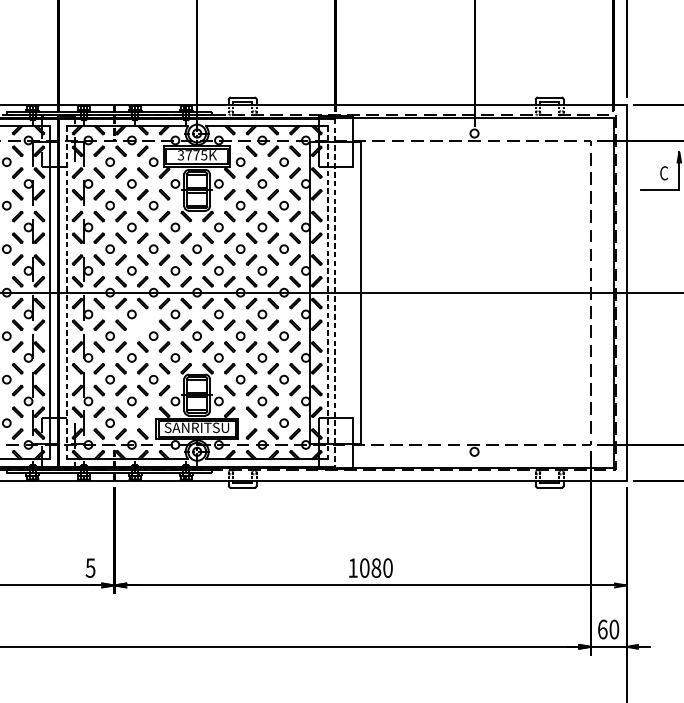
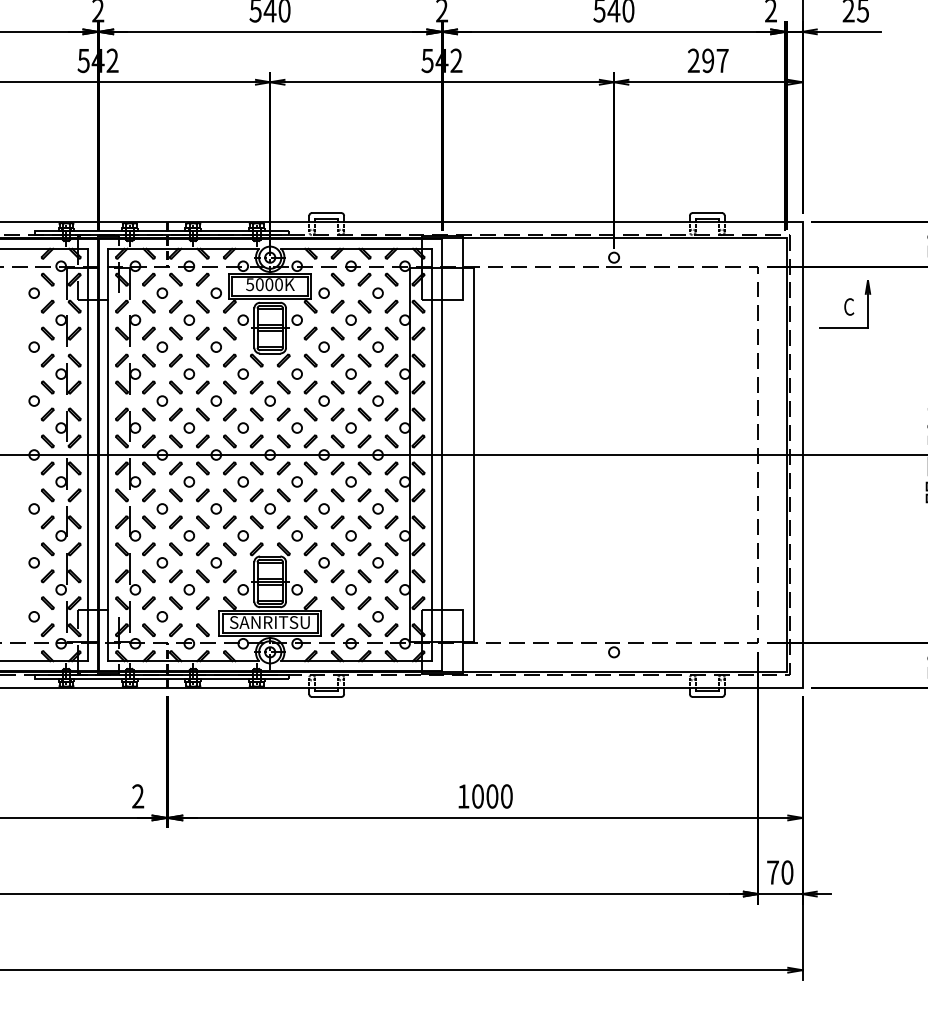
text: (192, 155) -> (264, 284), 3775K -> 5000K
line: (66, 293) -> (108, 455), dashed -> solid
line: (328, 293) -> (432, 455), dashed -> solid
line: (335, 293) -> (441, 455), dashed -> solid
part: (142, 325) -> (202, 495), added
text: (90, 568) -> (138, 796), 5 -> 2
text: (376, 568) -> (492, 796), 1080 -> 1000
text: (603, 629) -> (773, 872), 60 -> 70

